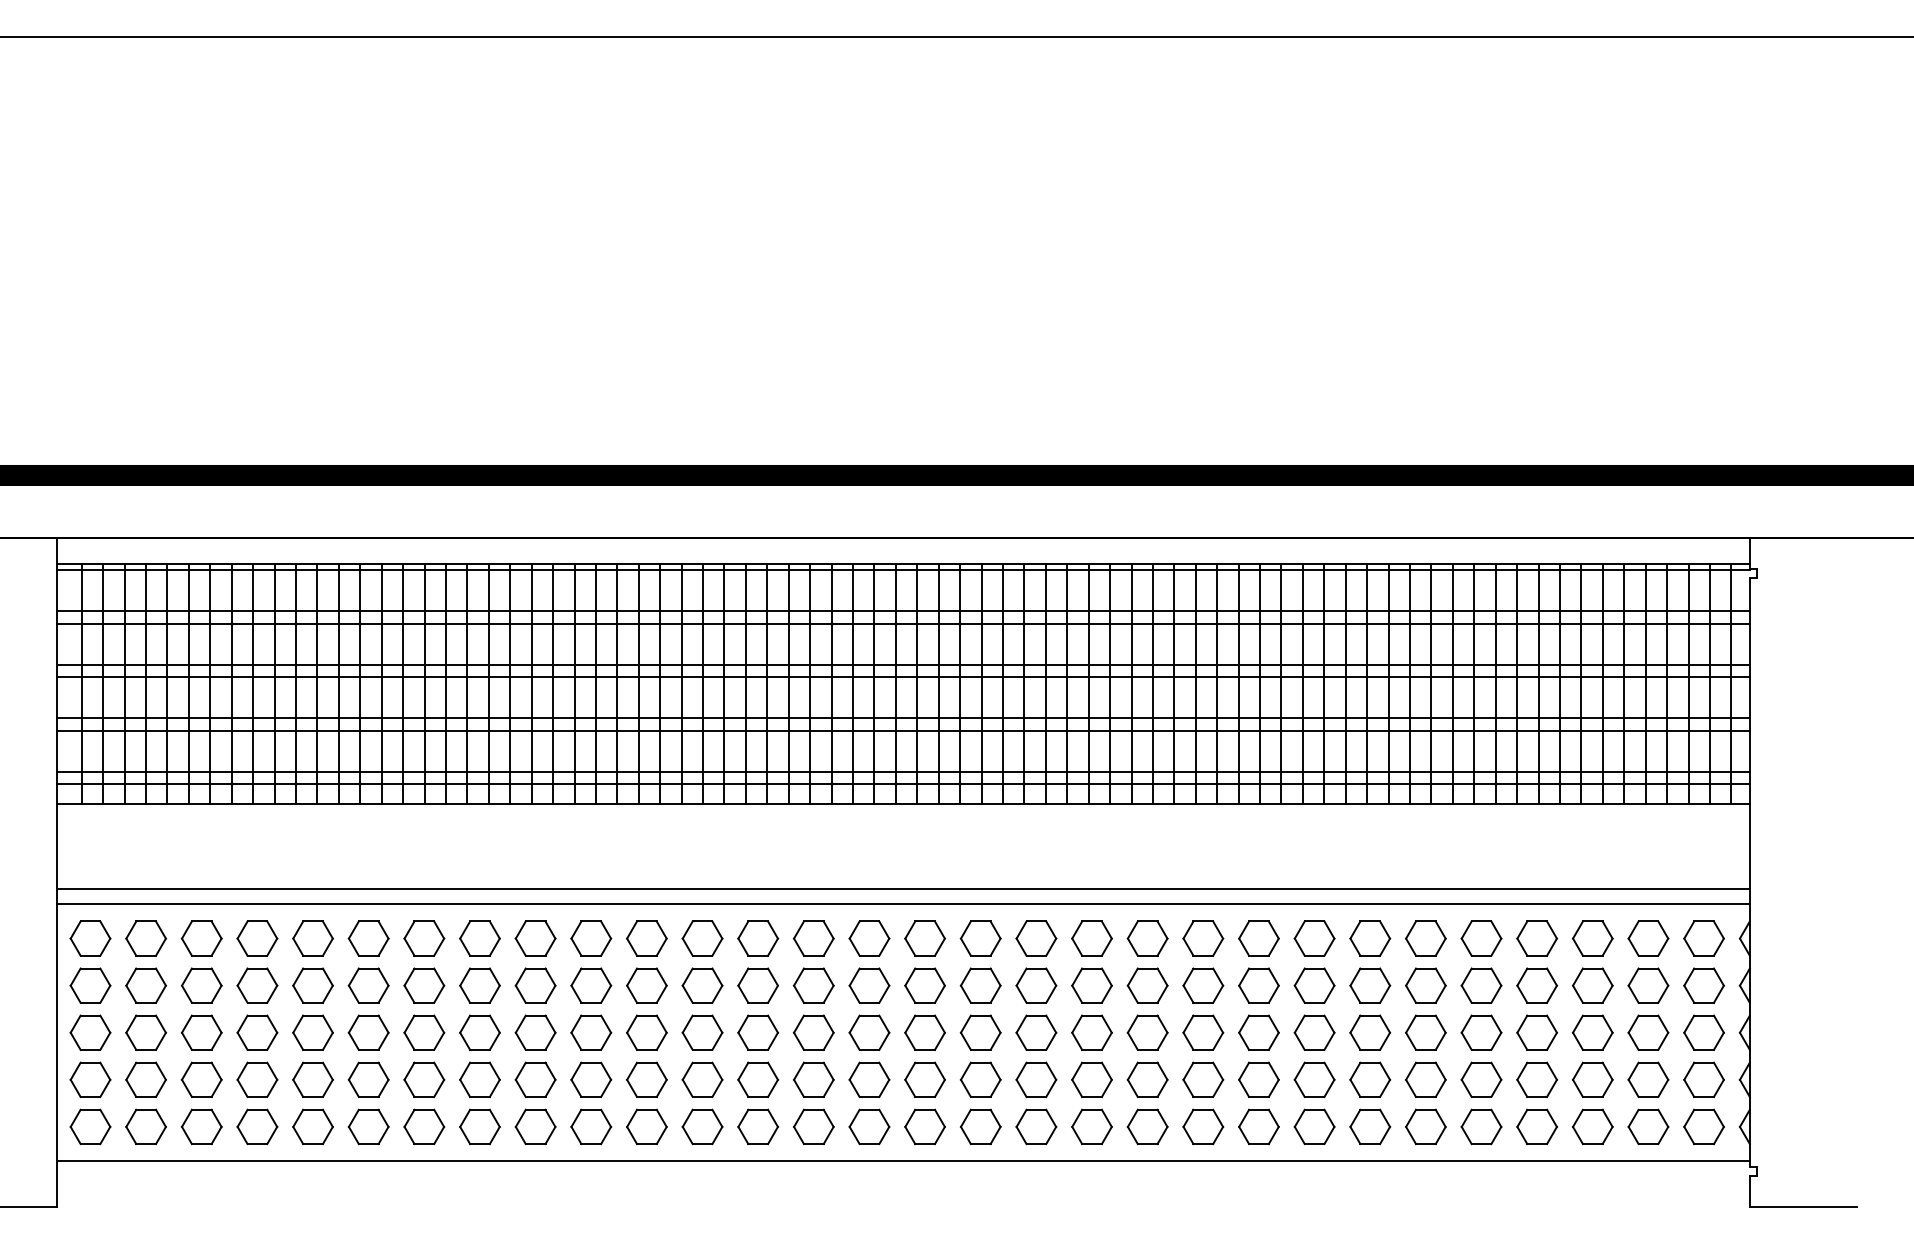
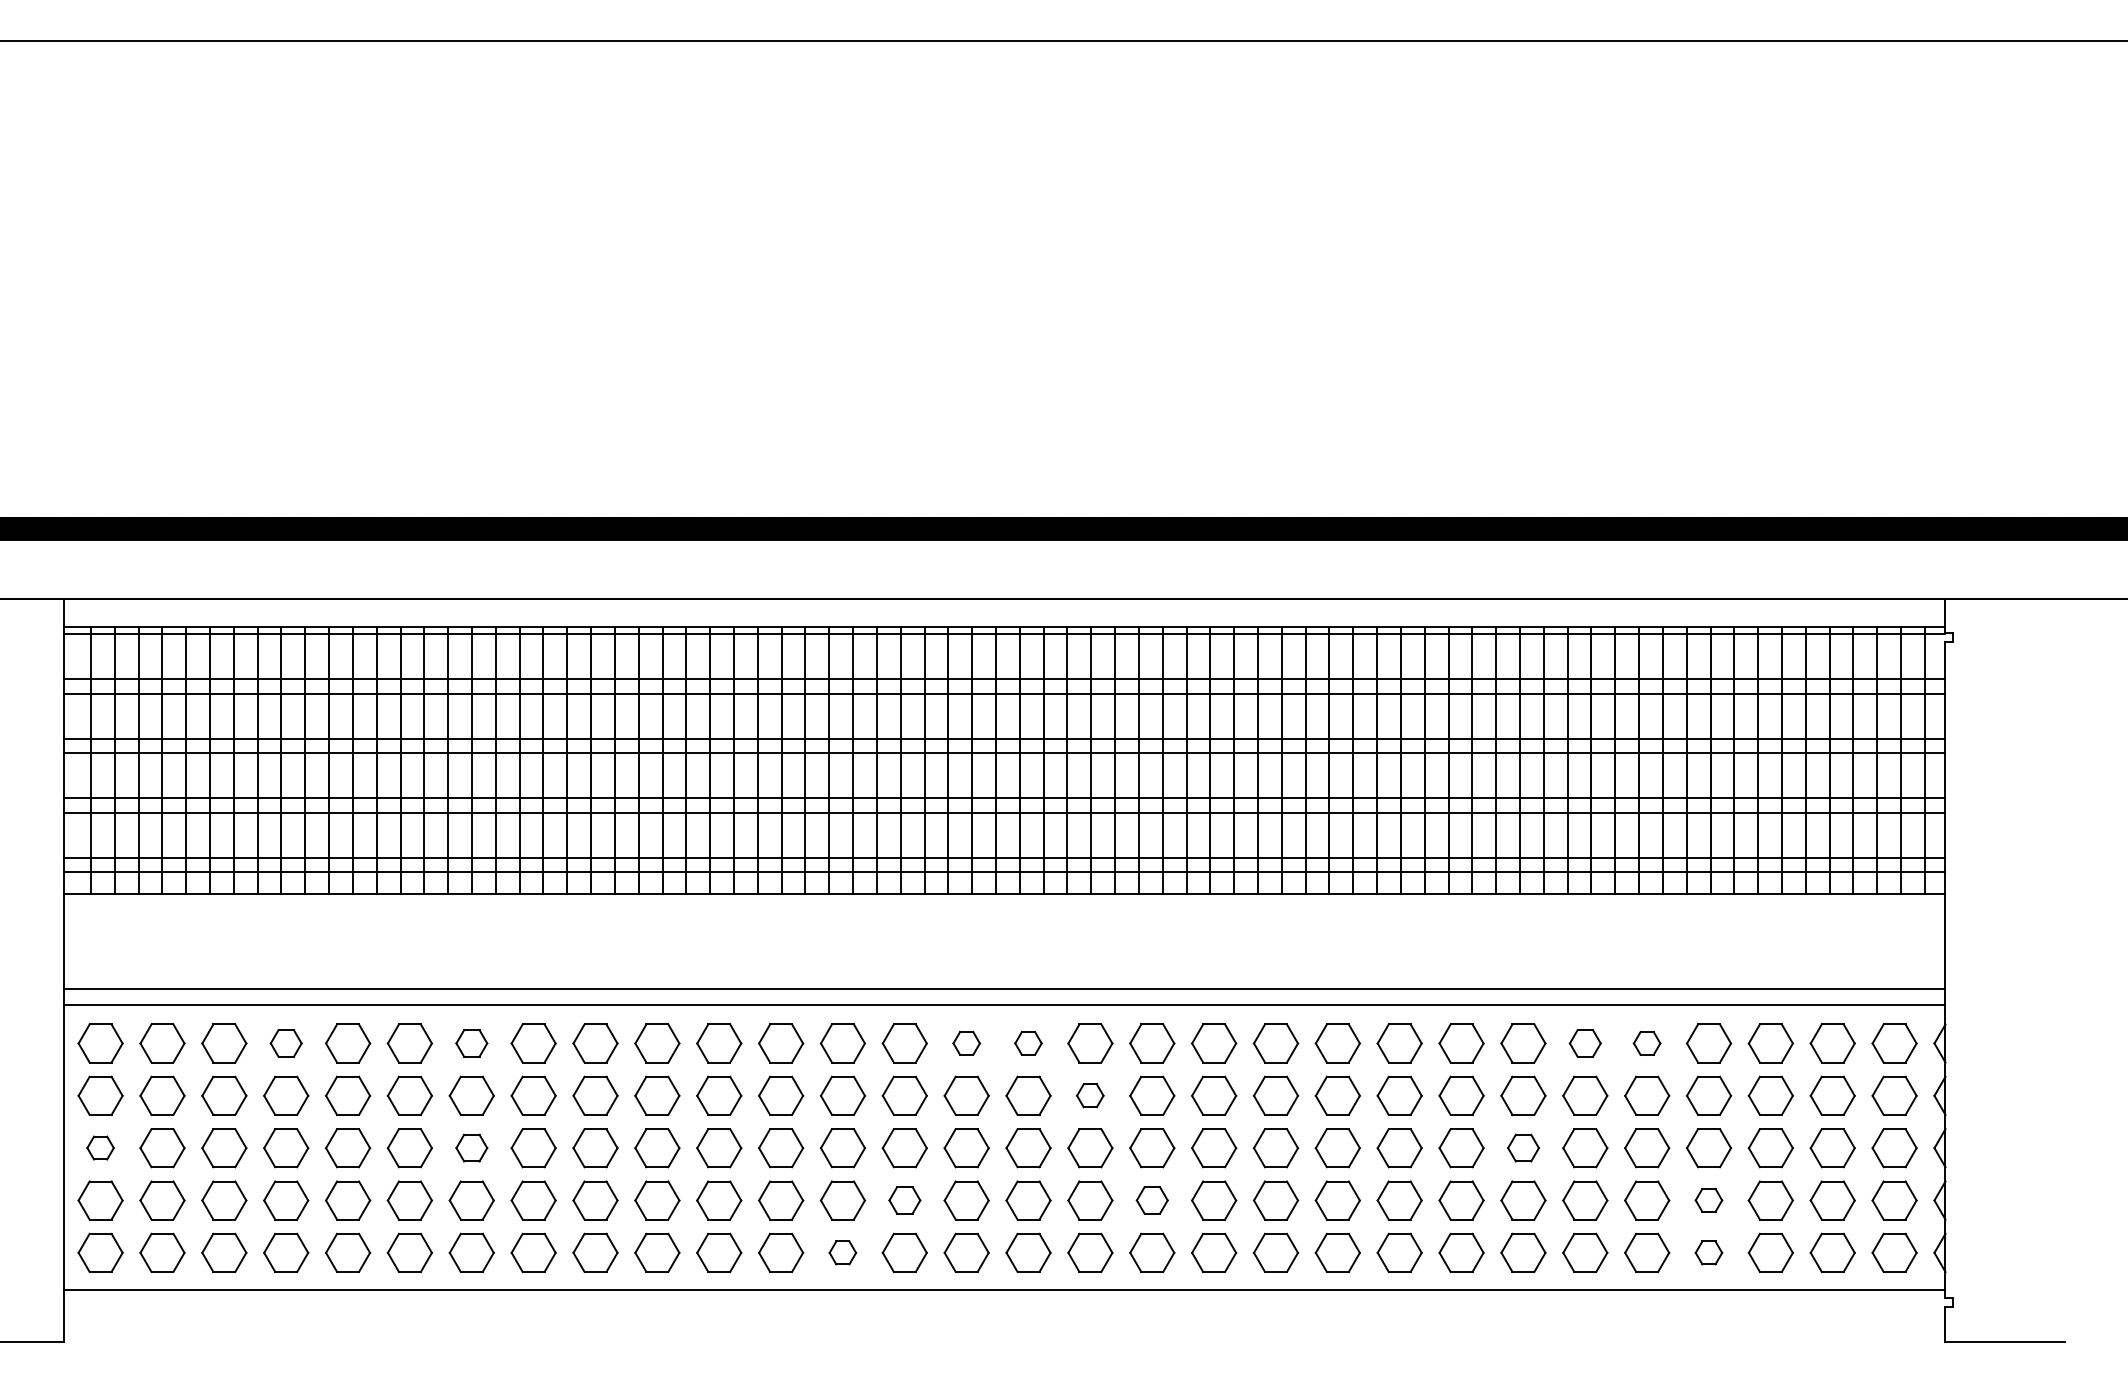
part: (257, 938) -> (286, 1043), size x0.7
part: (424, 938) -> (471, 1043), size x0.7
part: (869, 938) -> (966, 1043), size x0.6
part: (924, 938) -> (1027, 1043), size x0.6
part: (1425, 938) -> (1584, 1043), size x0.7
part: (1481, 938) -> (1647, 1043), size x0.6
part: (980, 985) -> (1090, 1095), size x0.6
part: (90, 1032) -> (100, 1147), size x0.6
part: (424, 1032) -> (471, 1147), size x0.7
part: (1370, 1032) -> (1523, 1147), size x0.7
part: (813, 1079) -> (904, 1200), size x0.7
part: (1036, 1079) -> (1152, 1200), size x0.7
part: (1536, 1079) -> (1708, 1200), size x0.6
part: (757, 1126) -> (842, 1252), size x0.6
part: (1536, 1126) -> (1708, 1252), size x0.6

